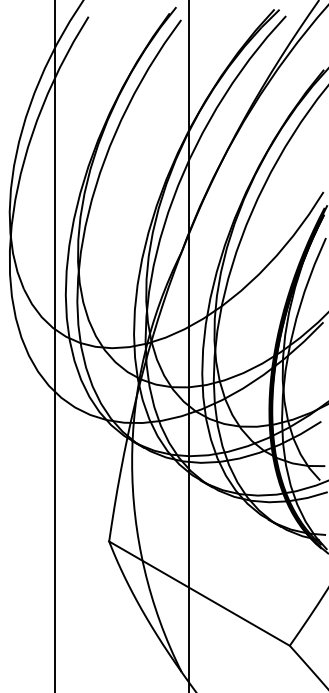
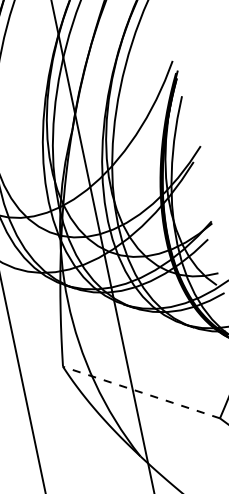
line: (199, 593) -> (141, 392), solid -> dashed

